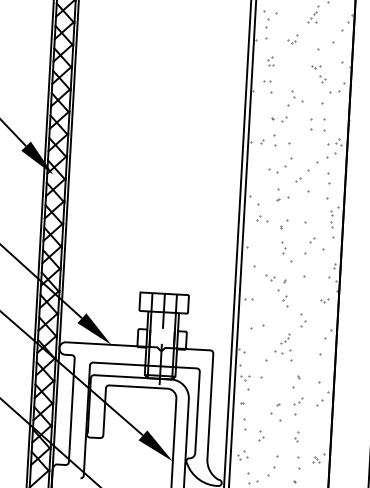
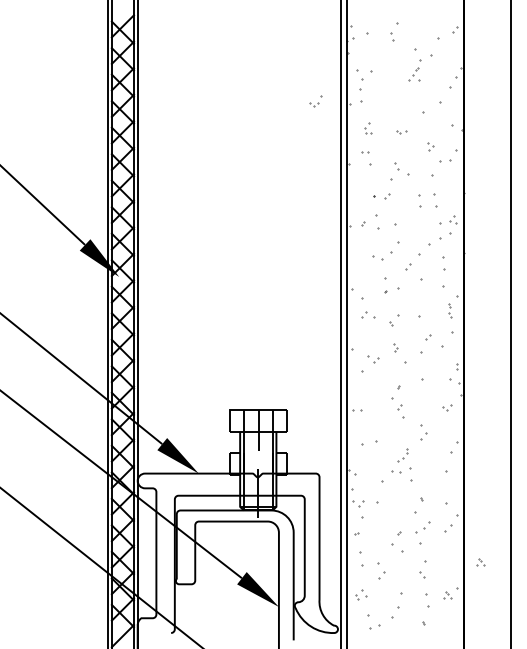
part: (292, 39) -> (315, 101), moved
part: (315, 67) -> (401, 132), moved
part: (331, 218) -> (449, 310), size x0.7
part: (283, 247) -> (395, 347), size x0.6
part: (270, 278) -> (373, 359), moved
part: (298, 401) -> (423, 527), size x1.4
part: (345, 433) -> (480, 562), added
part: (261, 435) -> (381, 570), size x1.4
part: (296, 436) -> (422, 569), size x1.4

